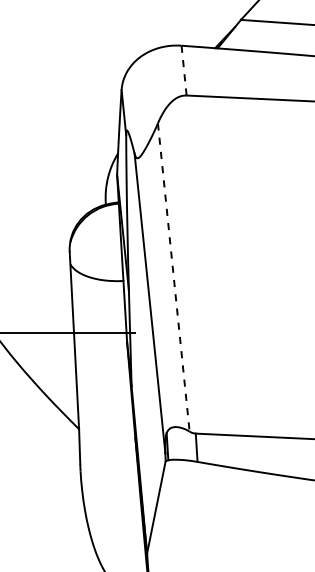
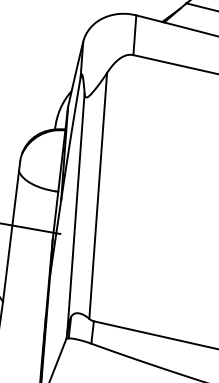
line: (184, 71) -> (135, 35), dashed -> solid
line: (173, 277) -> (97, 195), dashed -> solid

